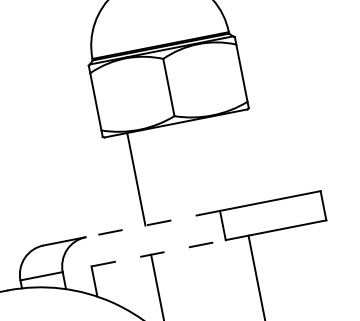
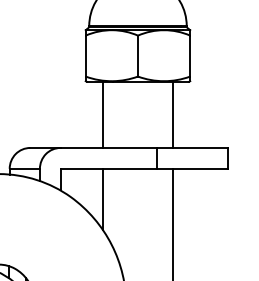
line: (233, 159) -> (172, 114), added
line: (152, 223) -> (108, 147), dashed -> solid
line: (159, 252) -> (109, 168), dashed -> solid

